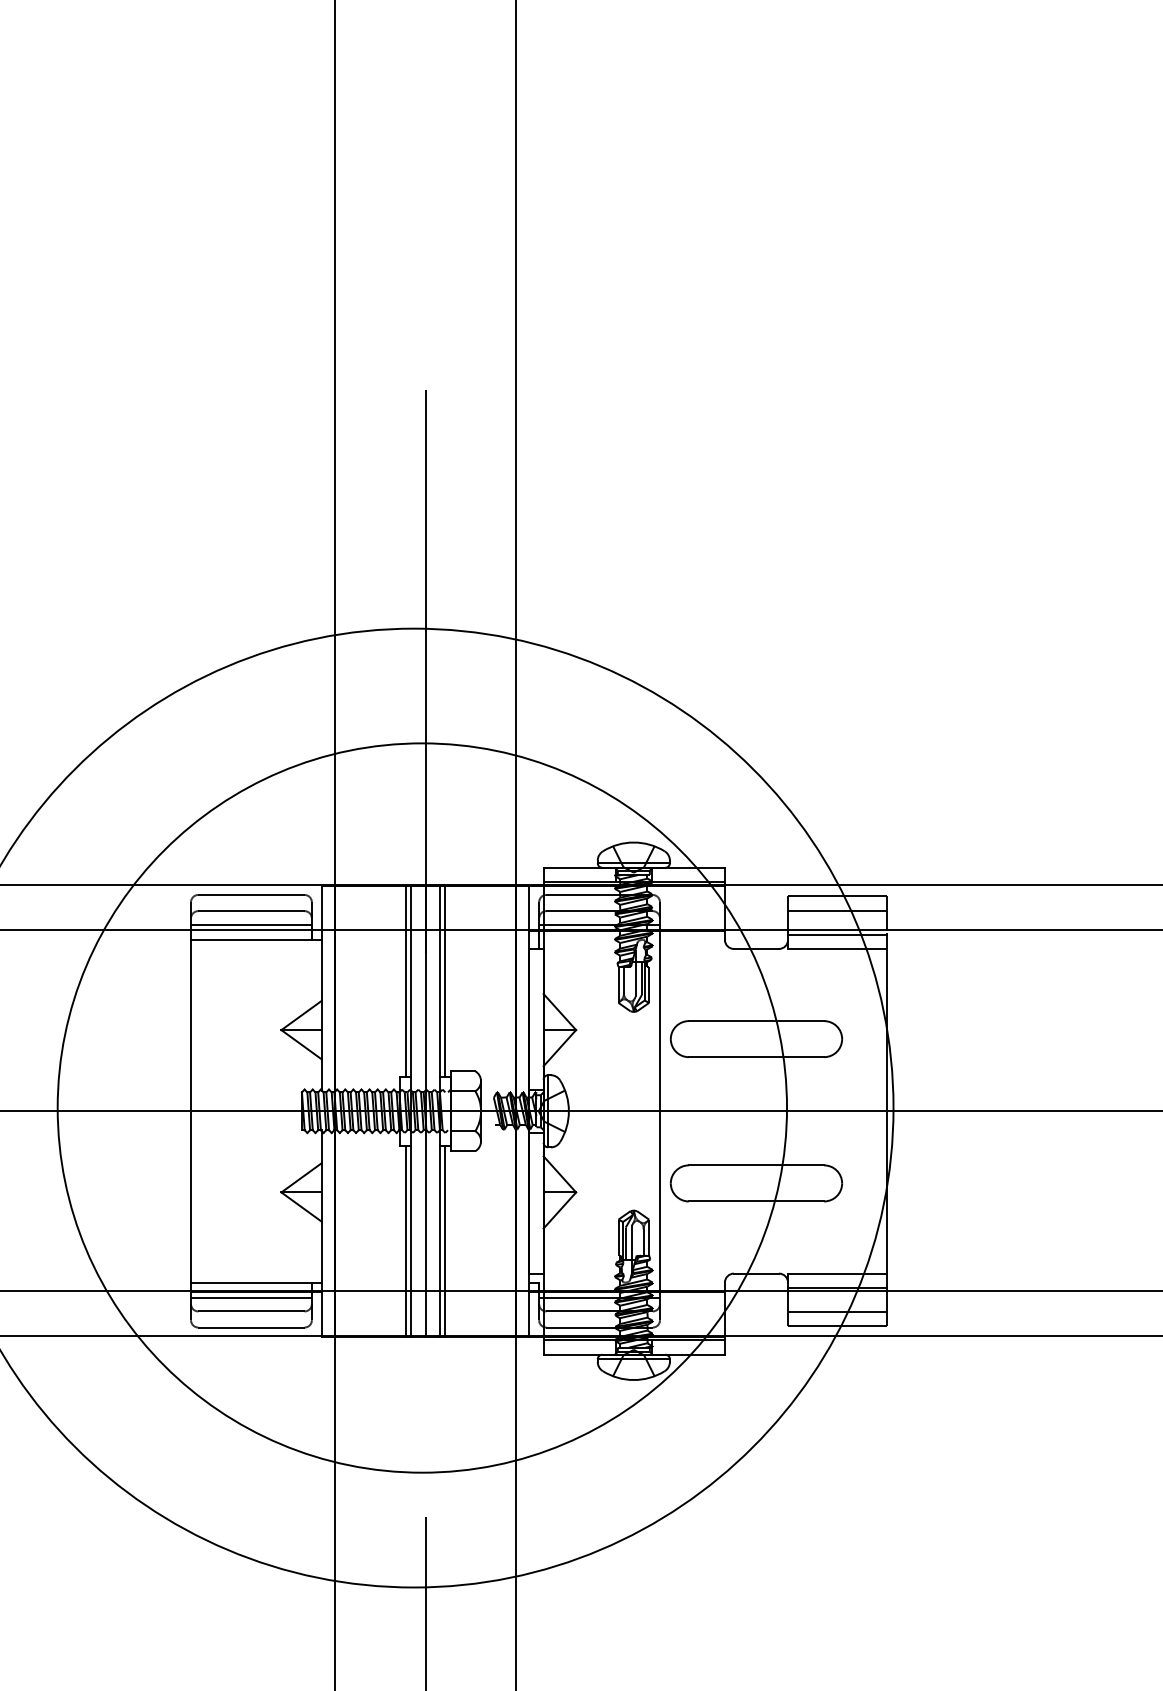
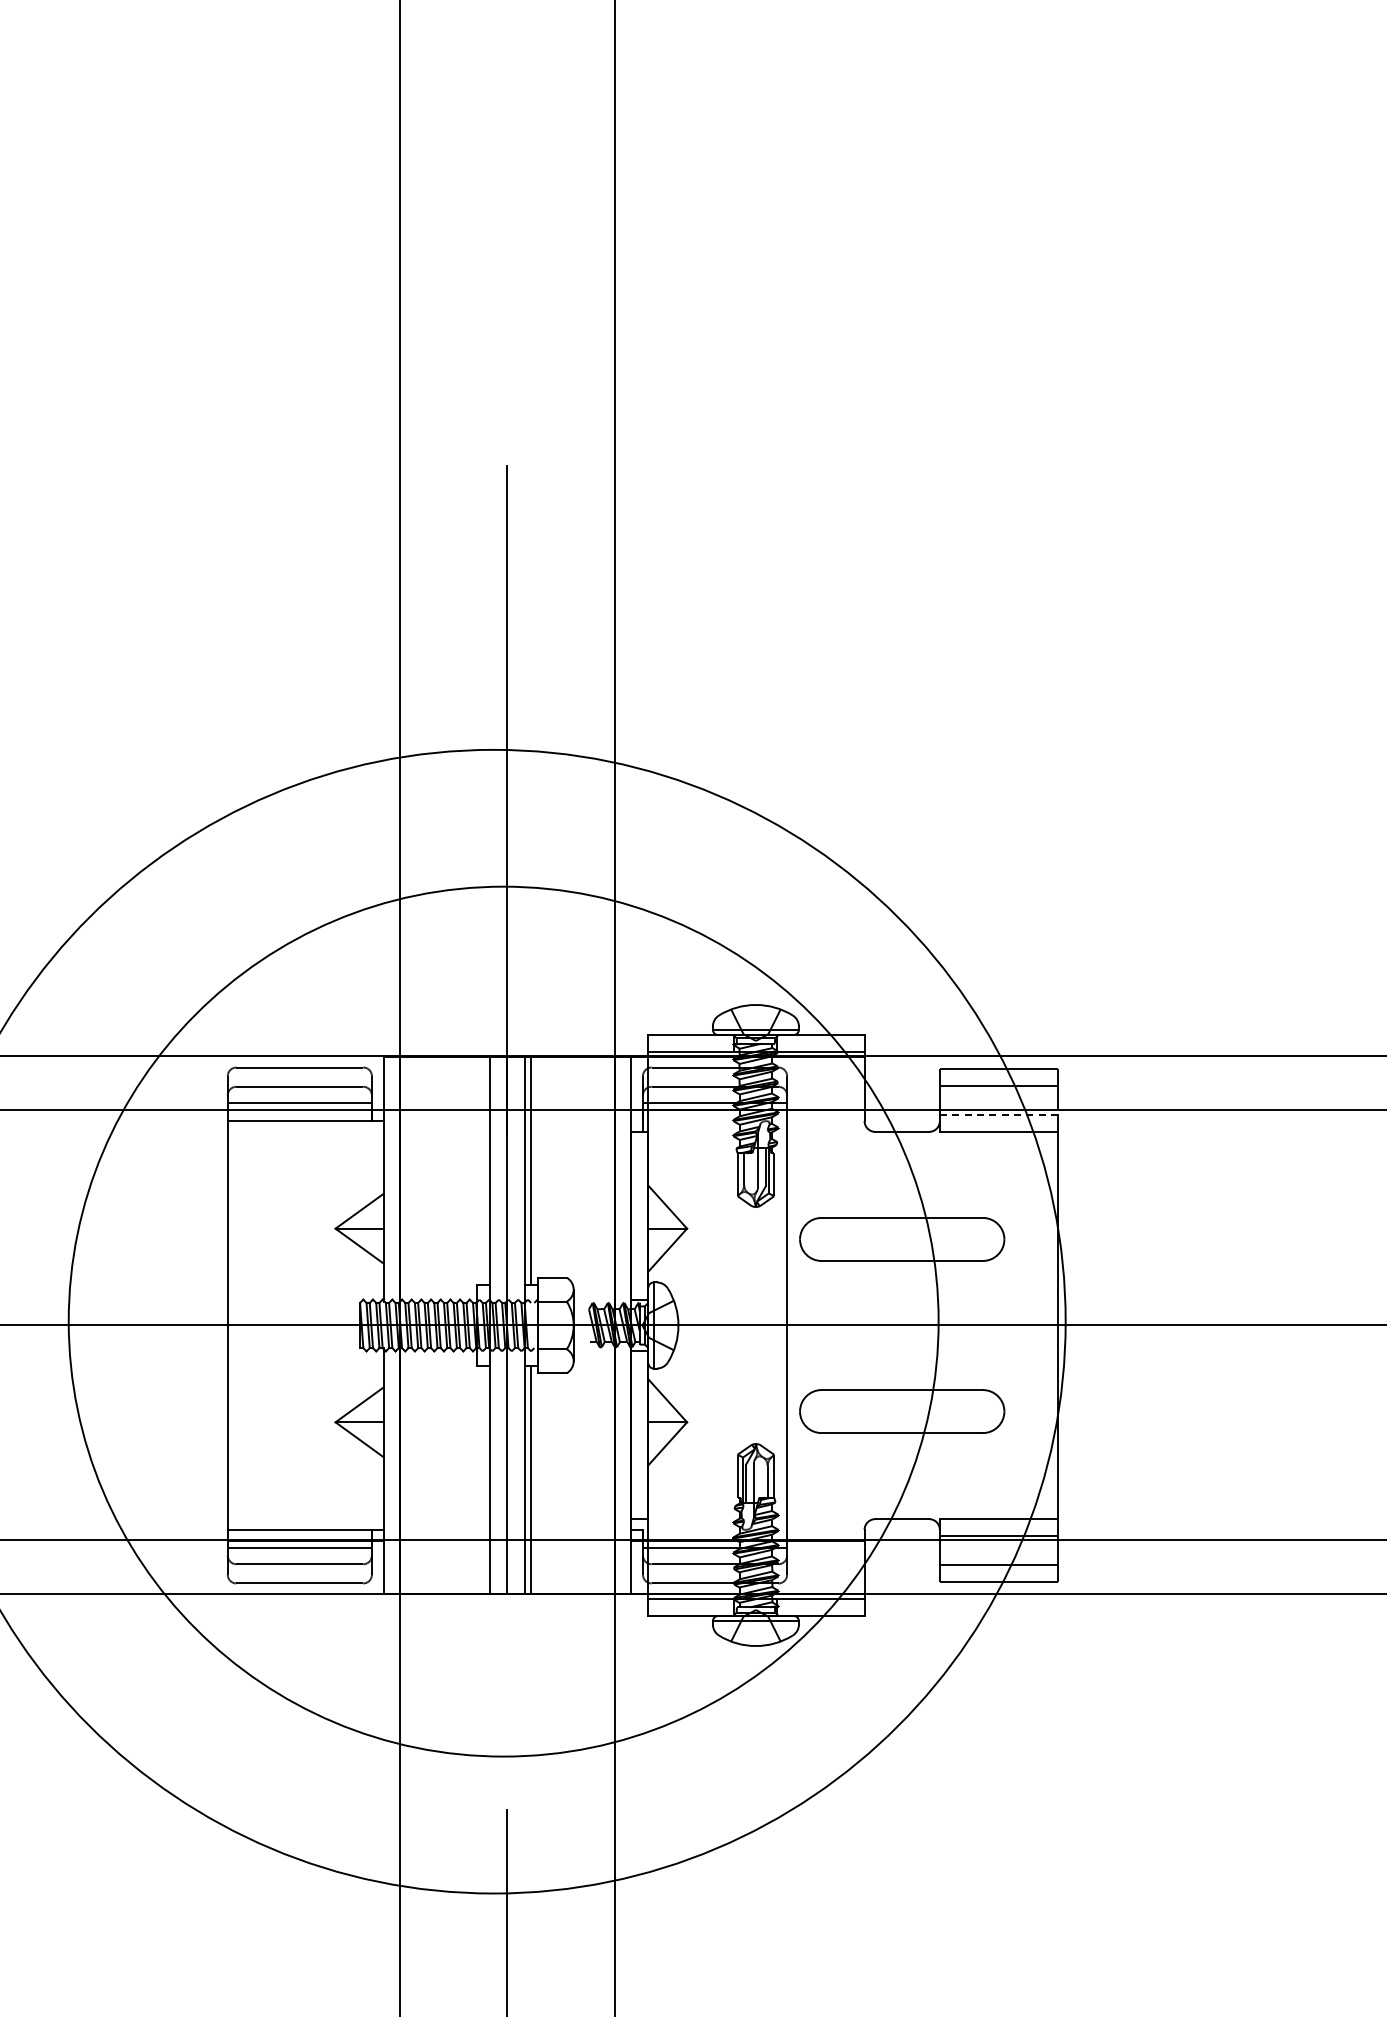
line: (837, 934) -> (998, 1114), solid -> dashed
line: (405, 981) -> (483, 1170), removed
line: (405, 1241) -> (483, 1480), removed

